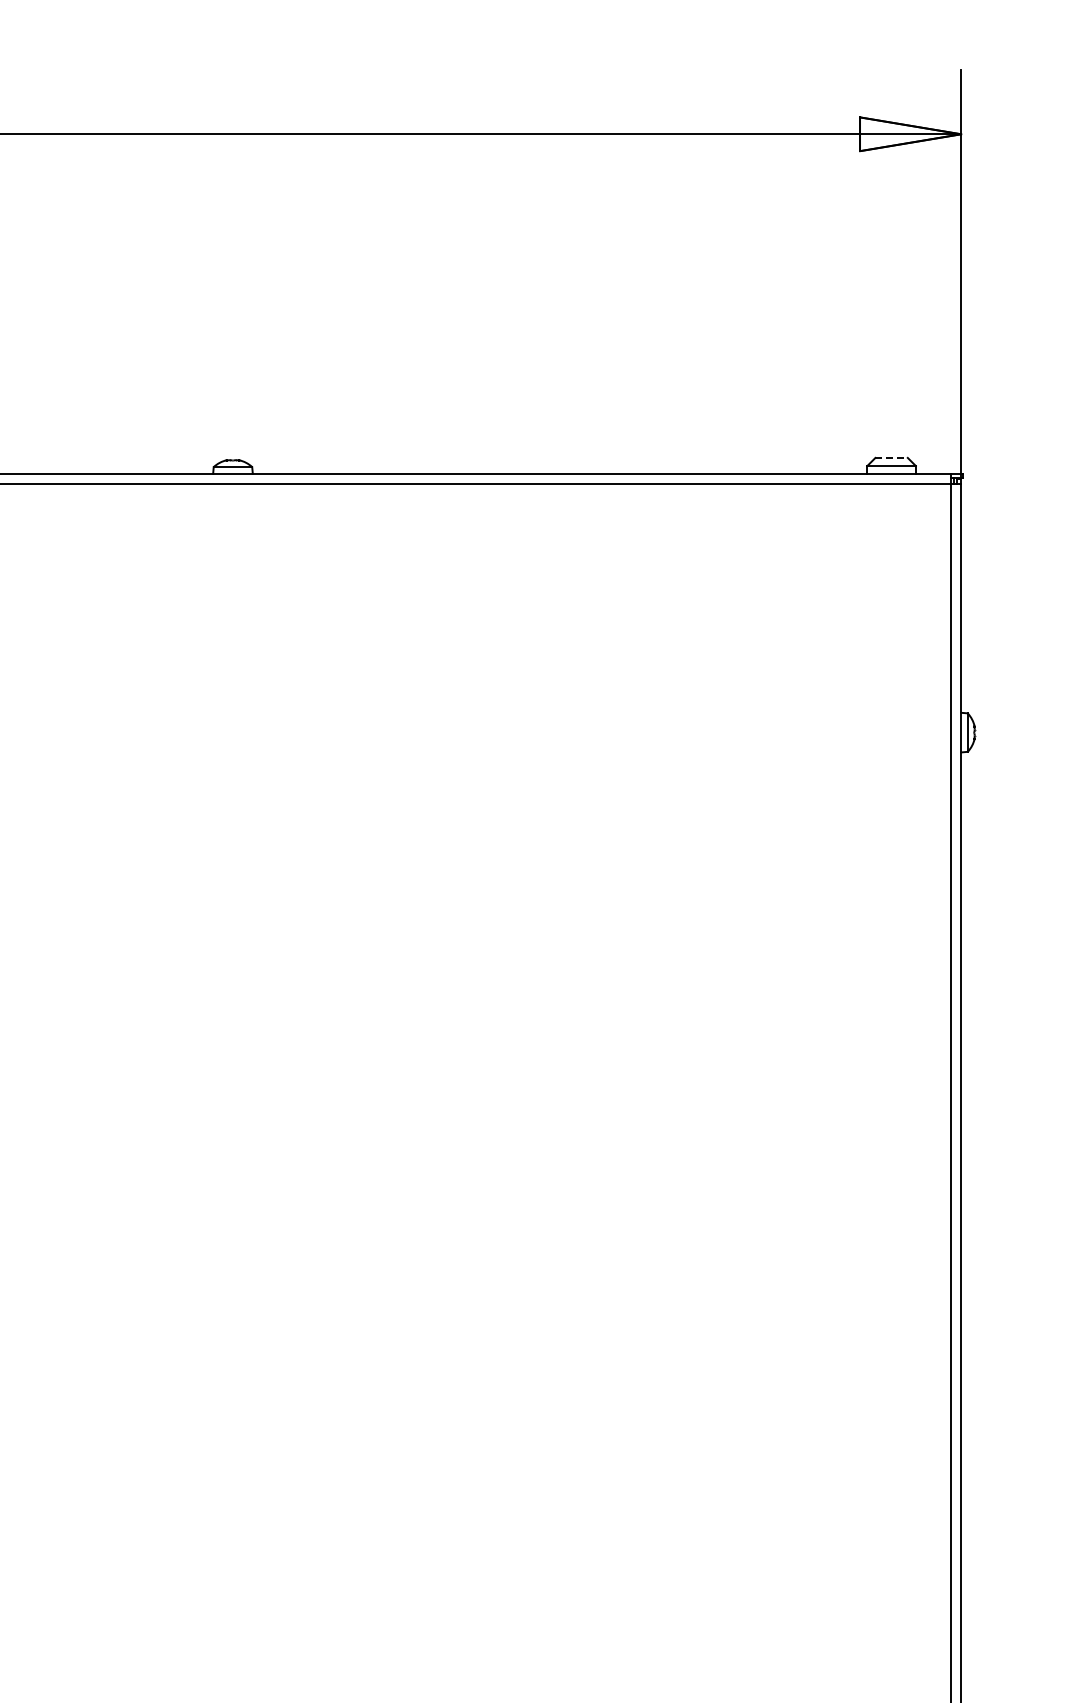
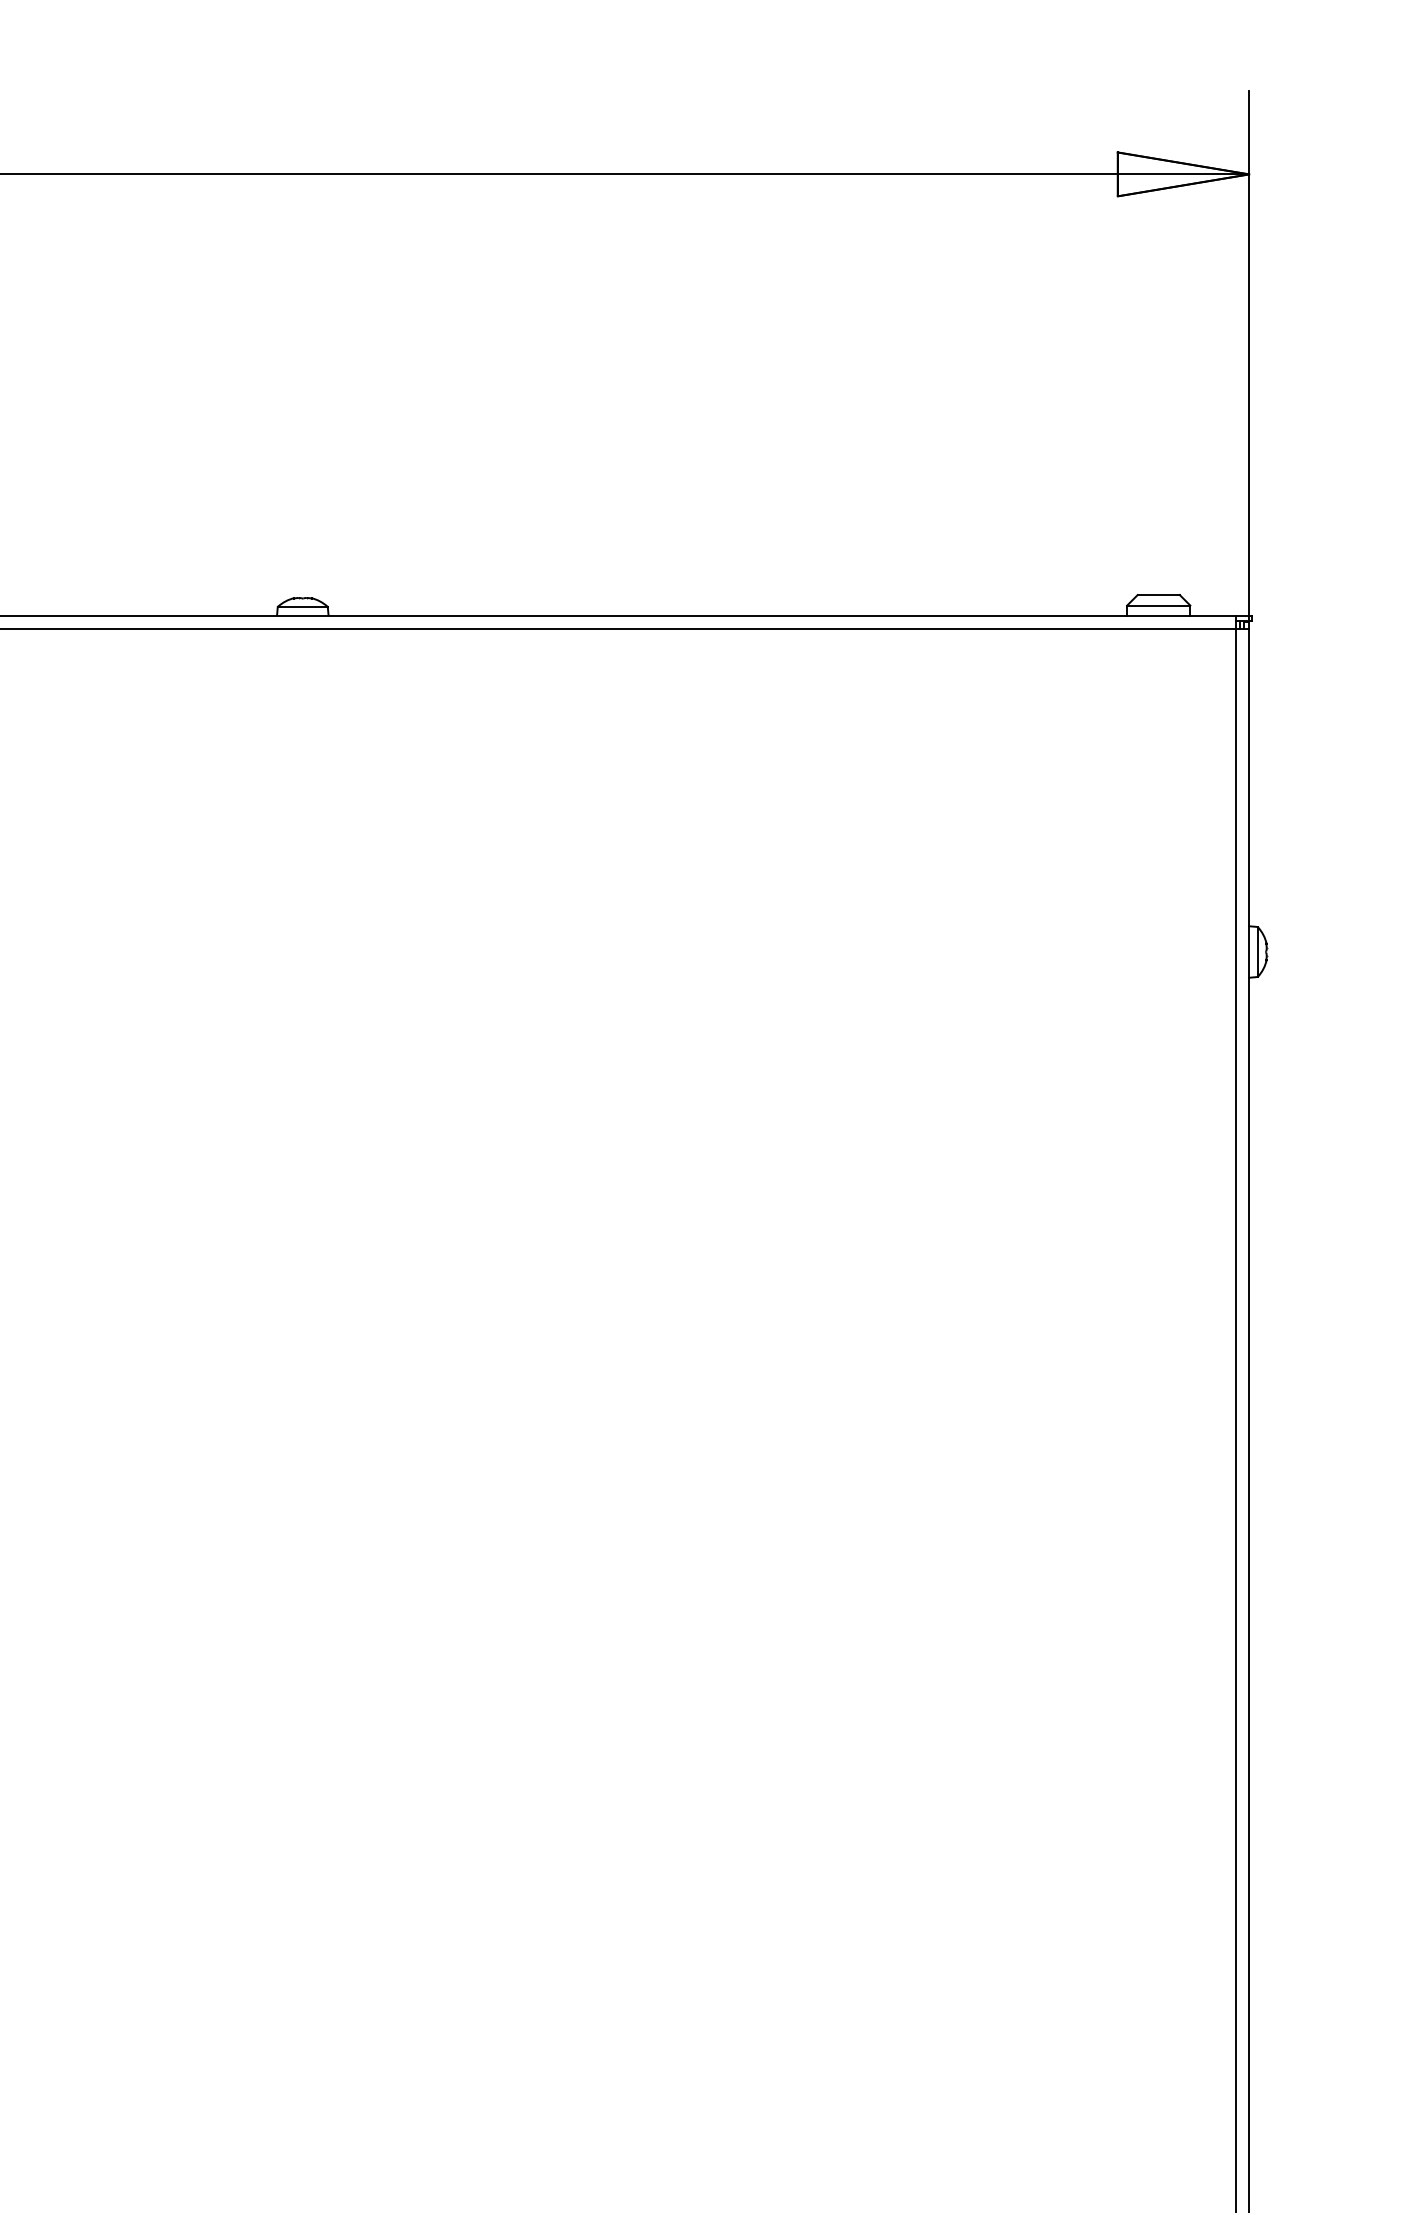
line: (892, 457) -> (1159, 594), dashed -> solid

